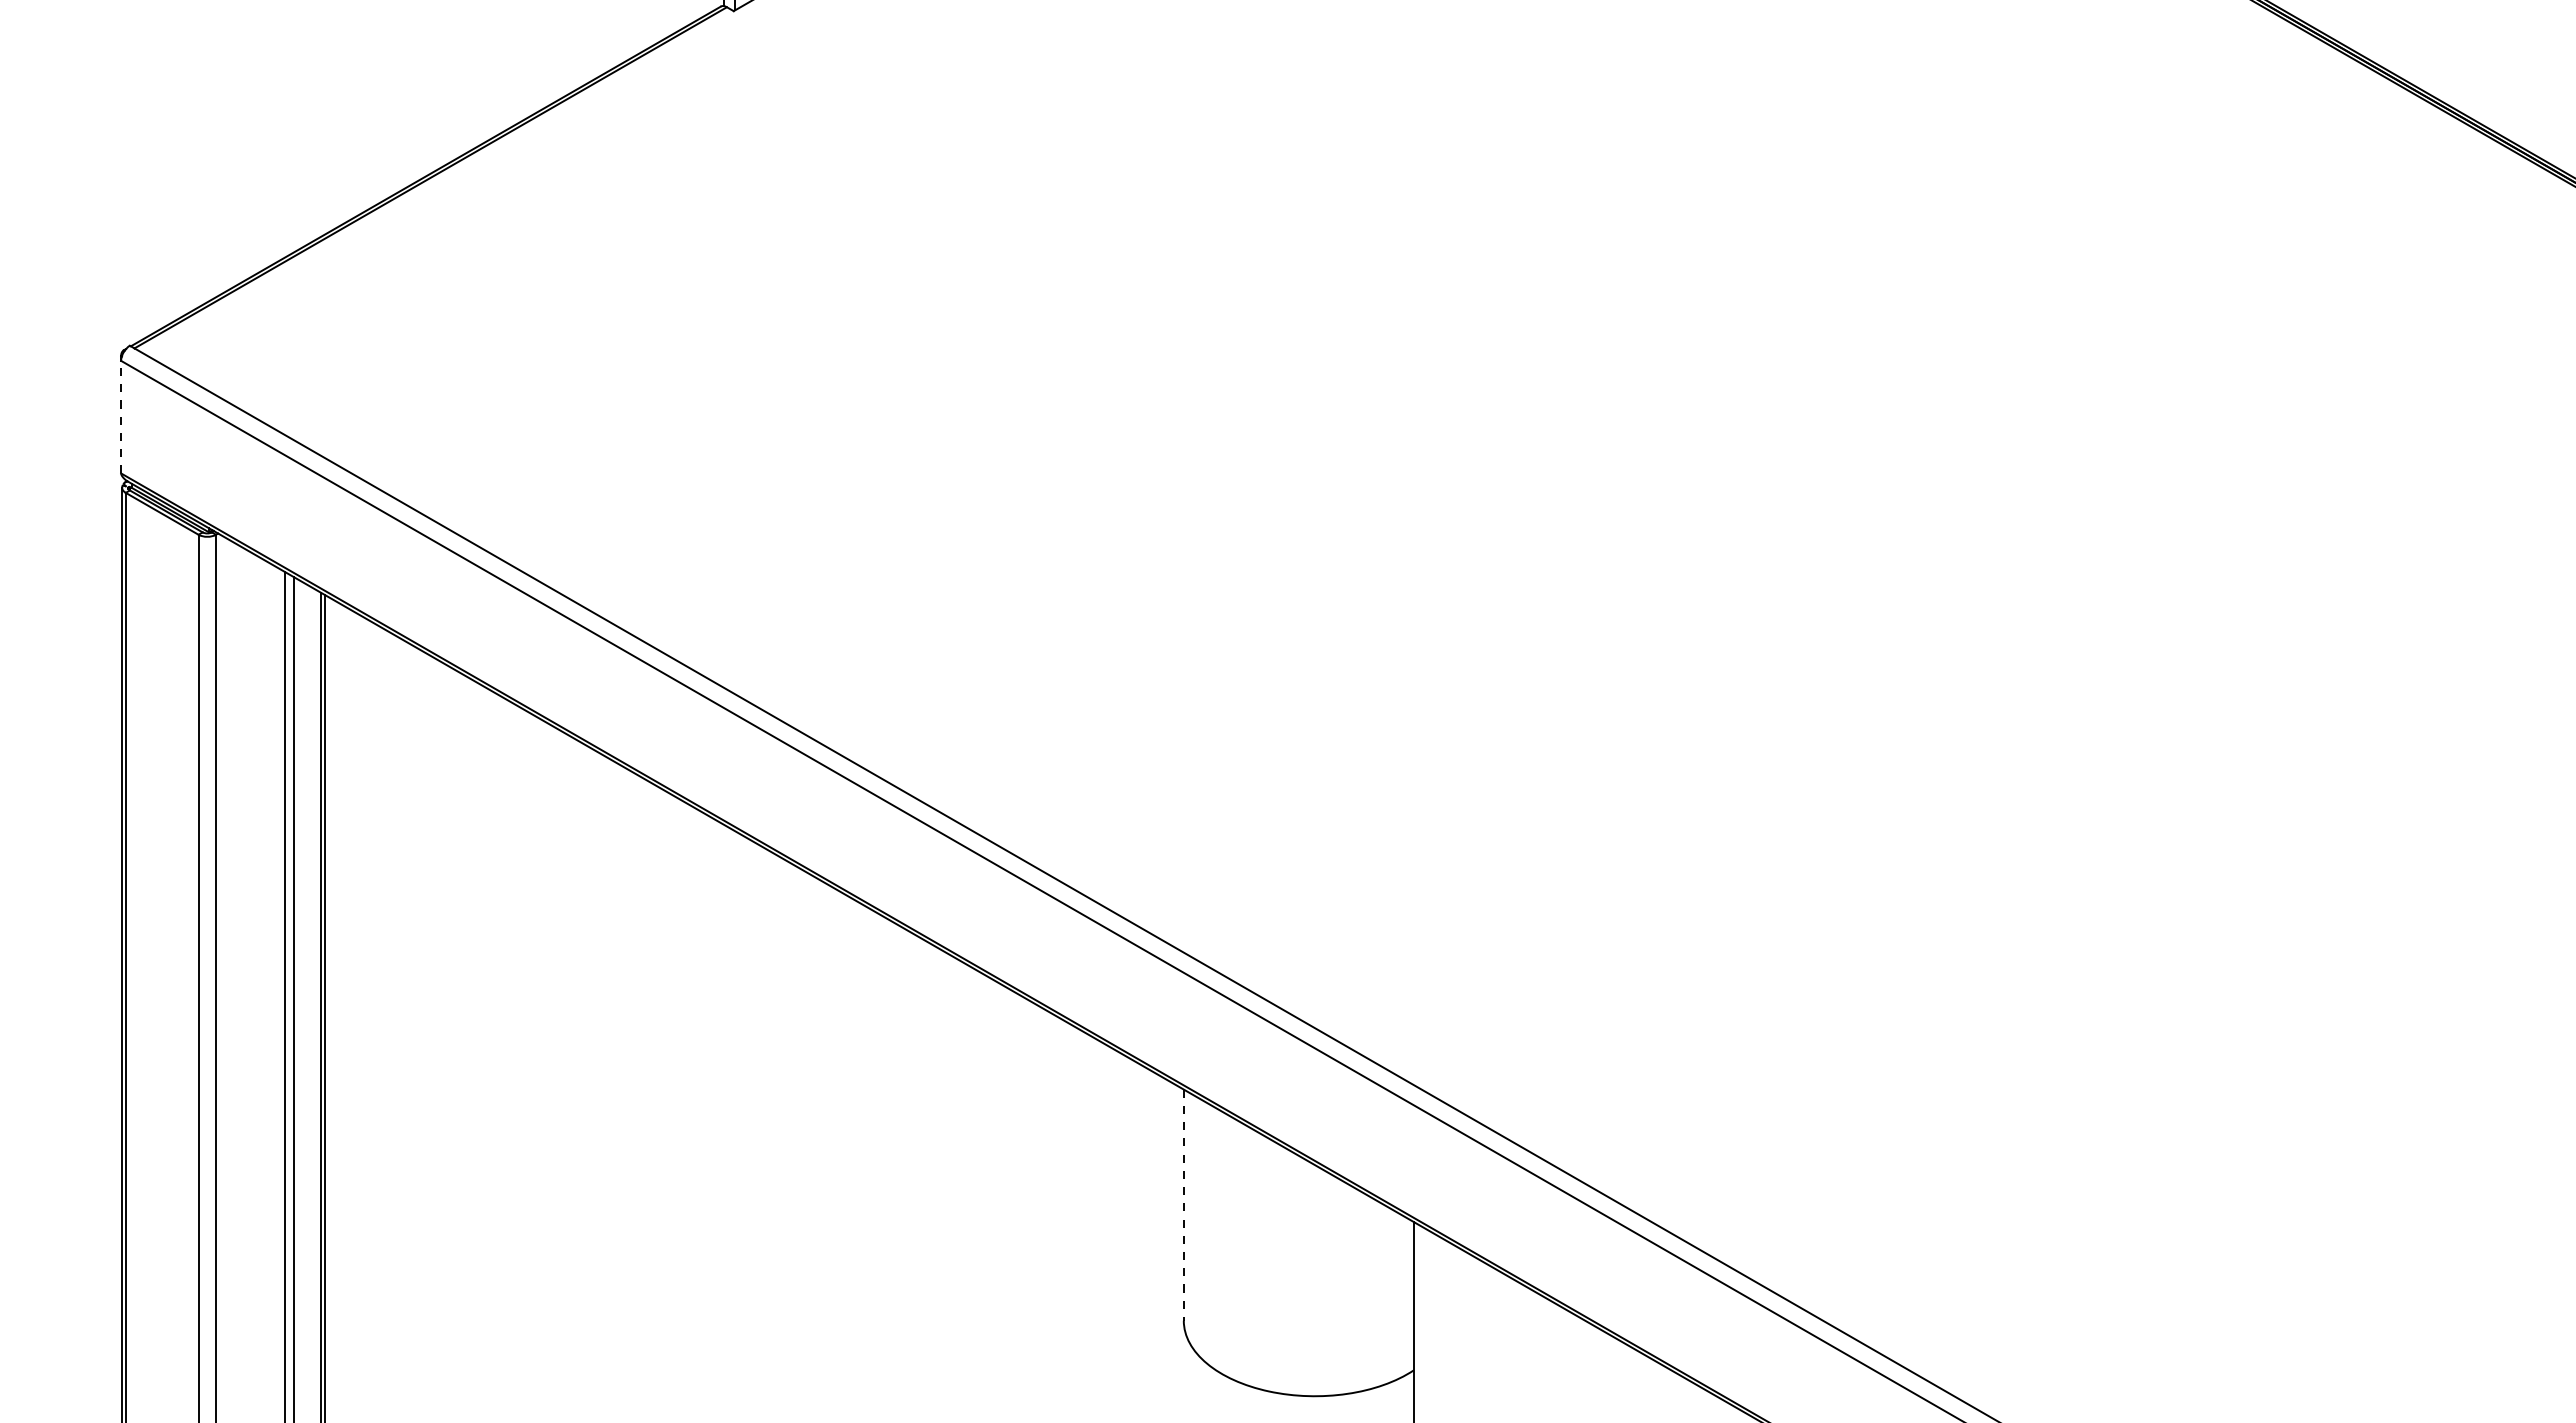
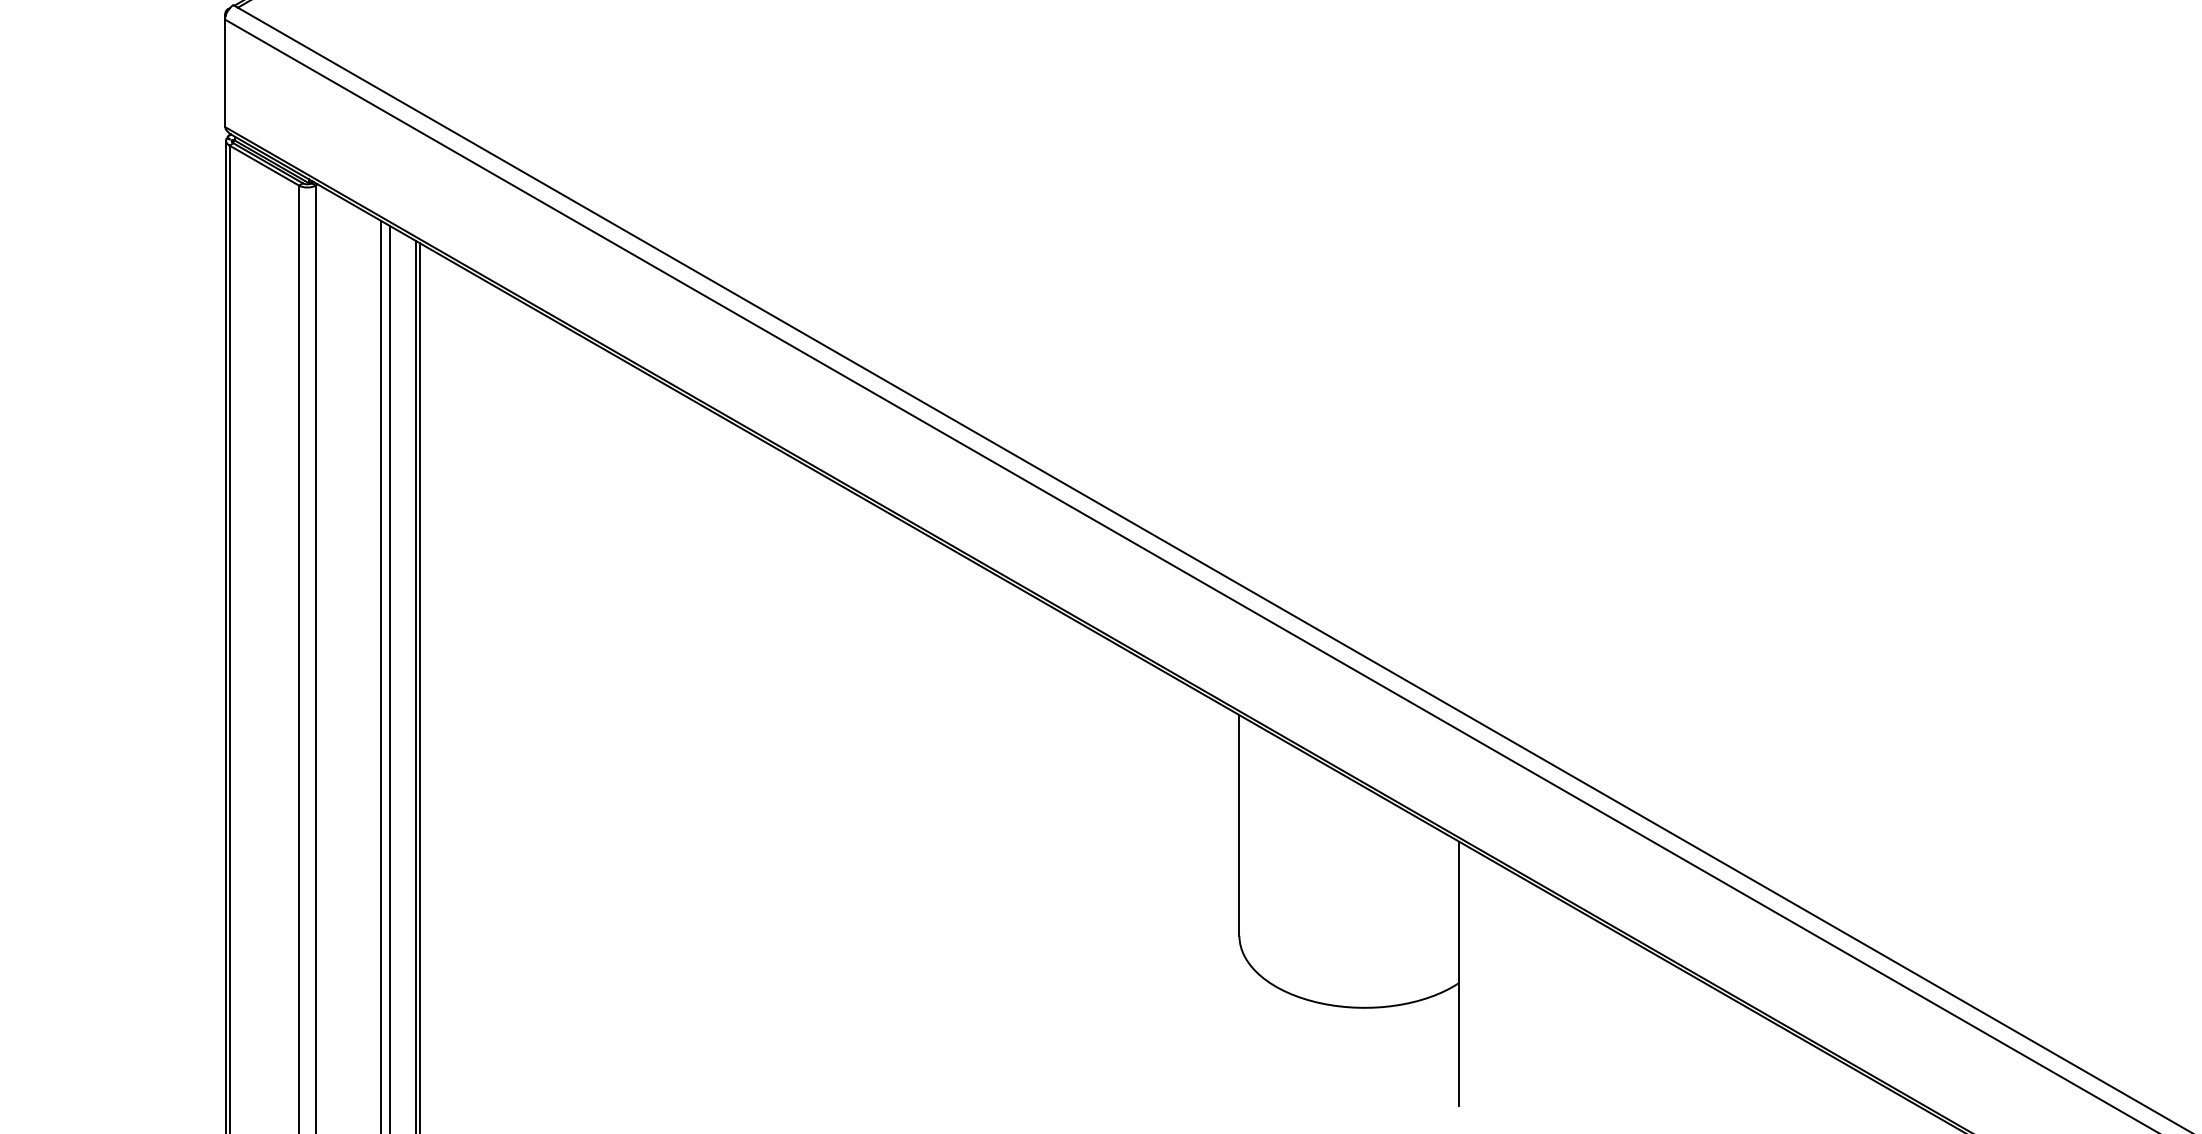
line: (121, 416) -> (225, 72), dashed -> solid
line: (1183, 1205) -> (1239, 825), dashed -> solid

